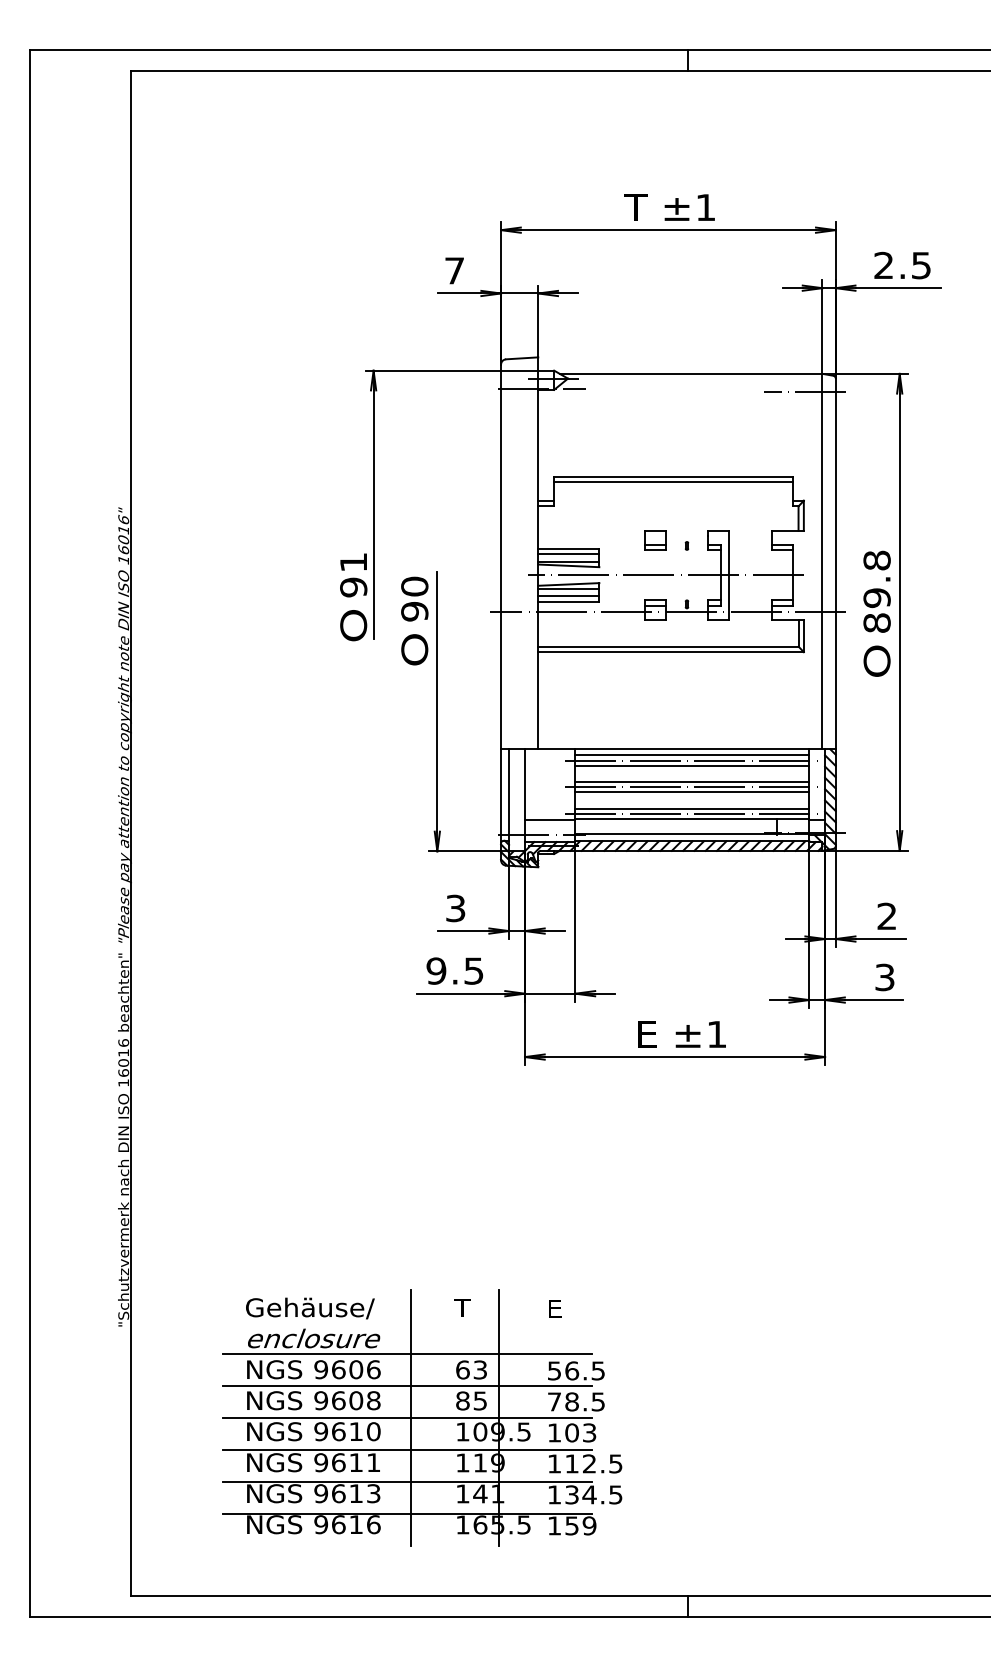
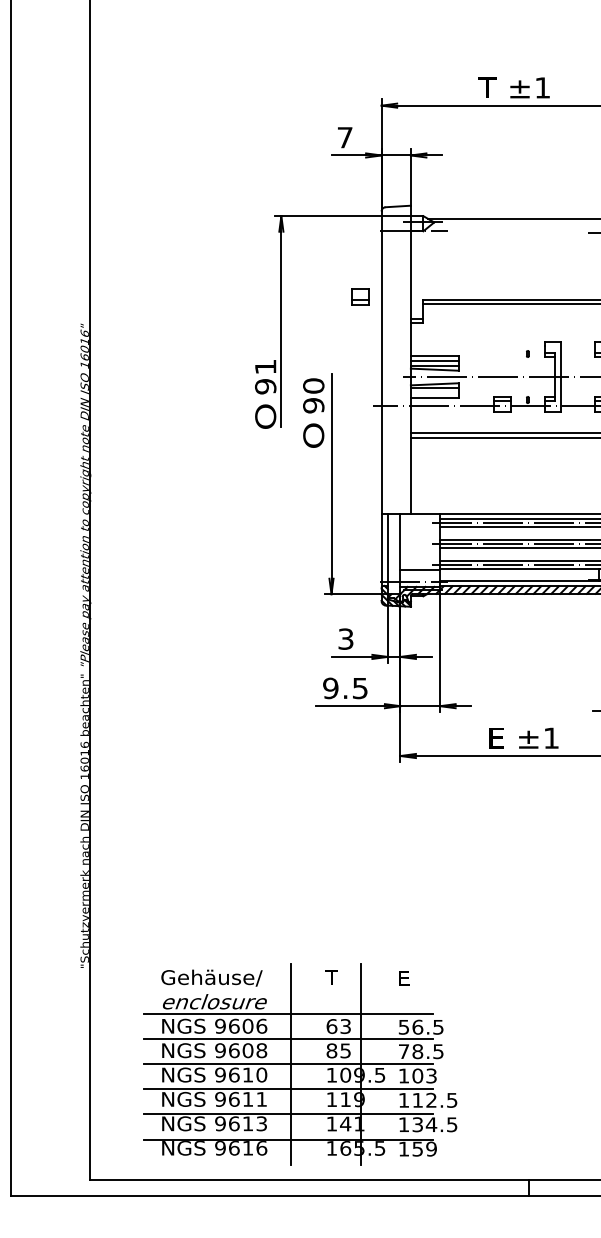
part: (655, 540) -> (360, 297), moved
line: (568, 596) -> (434, 393), removed
part: (422, 1417) -> (300, 1063), moved

